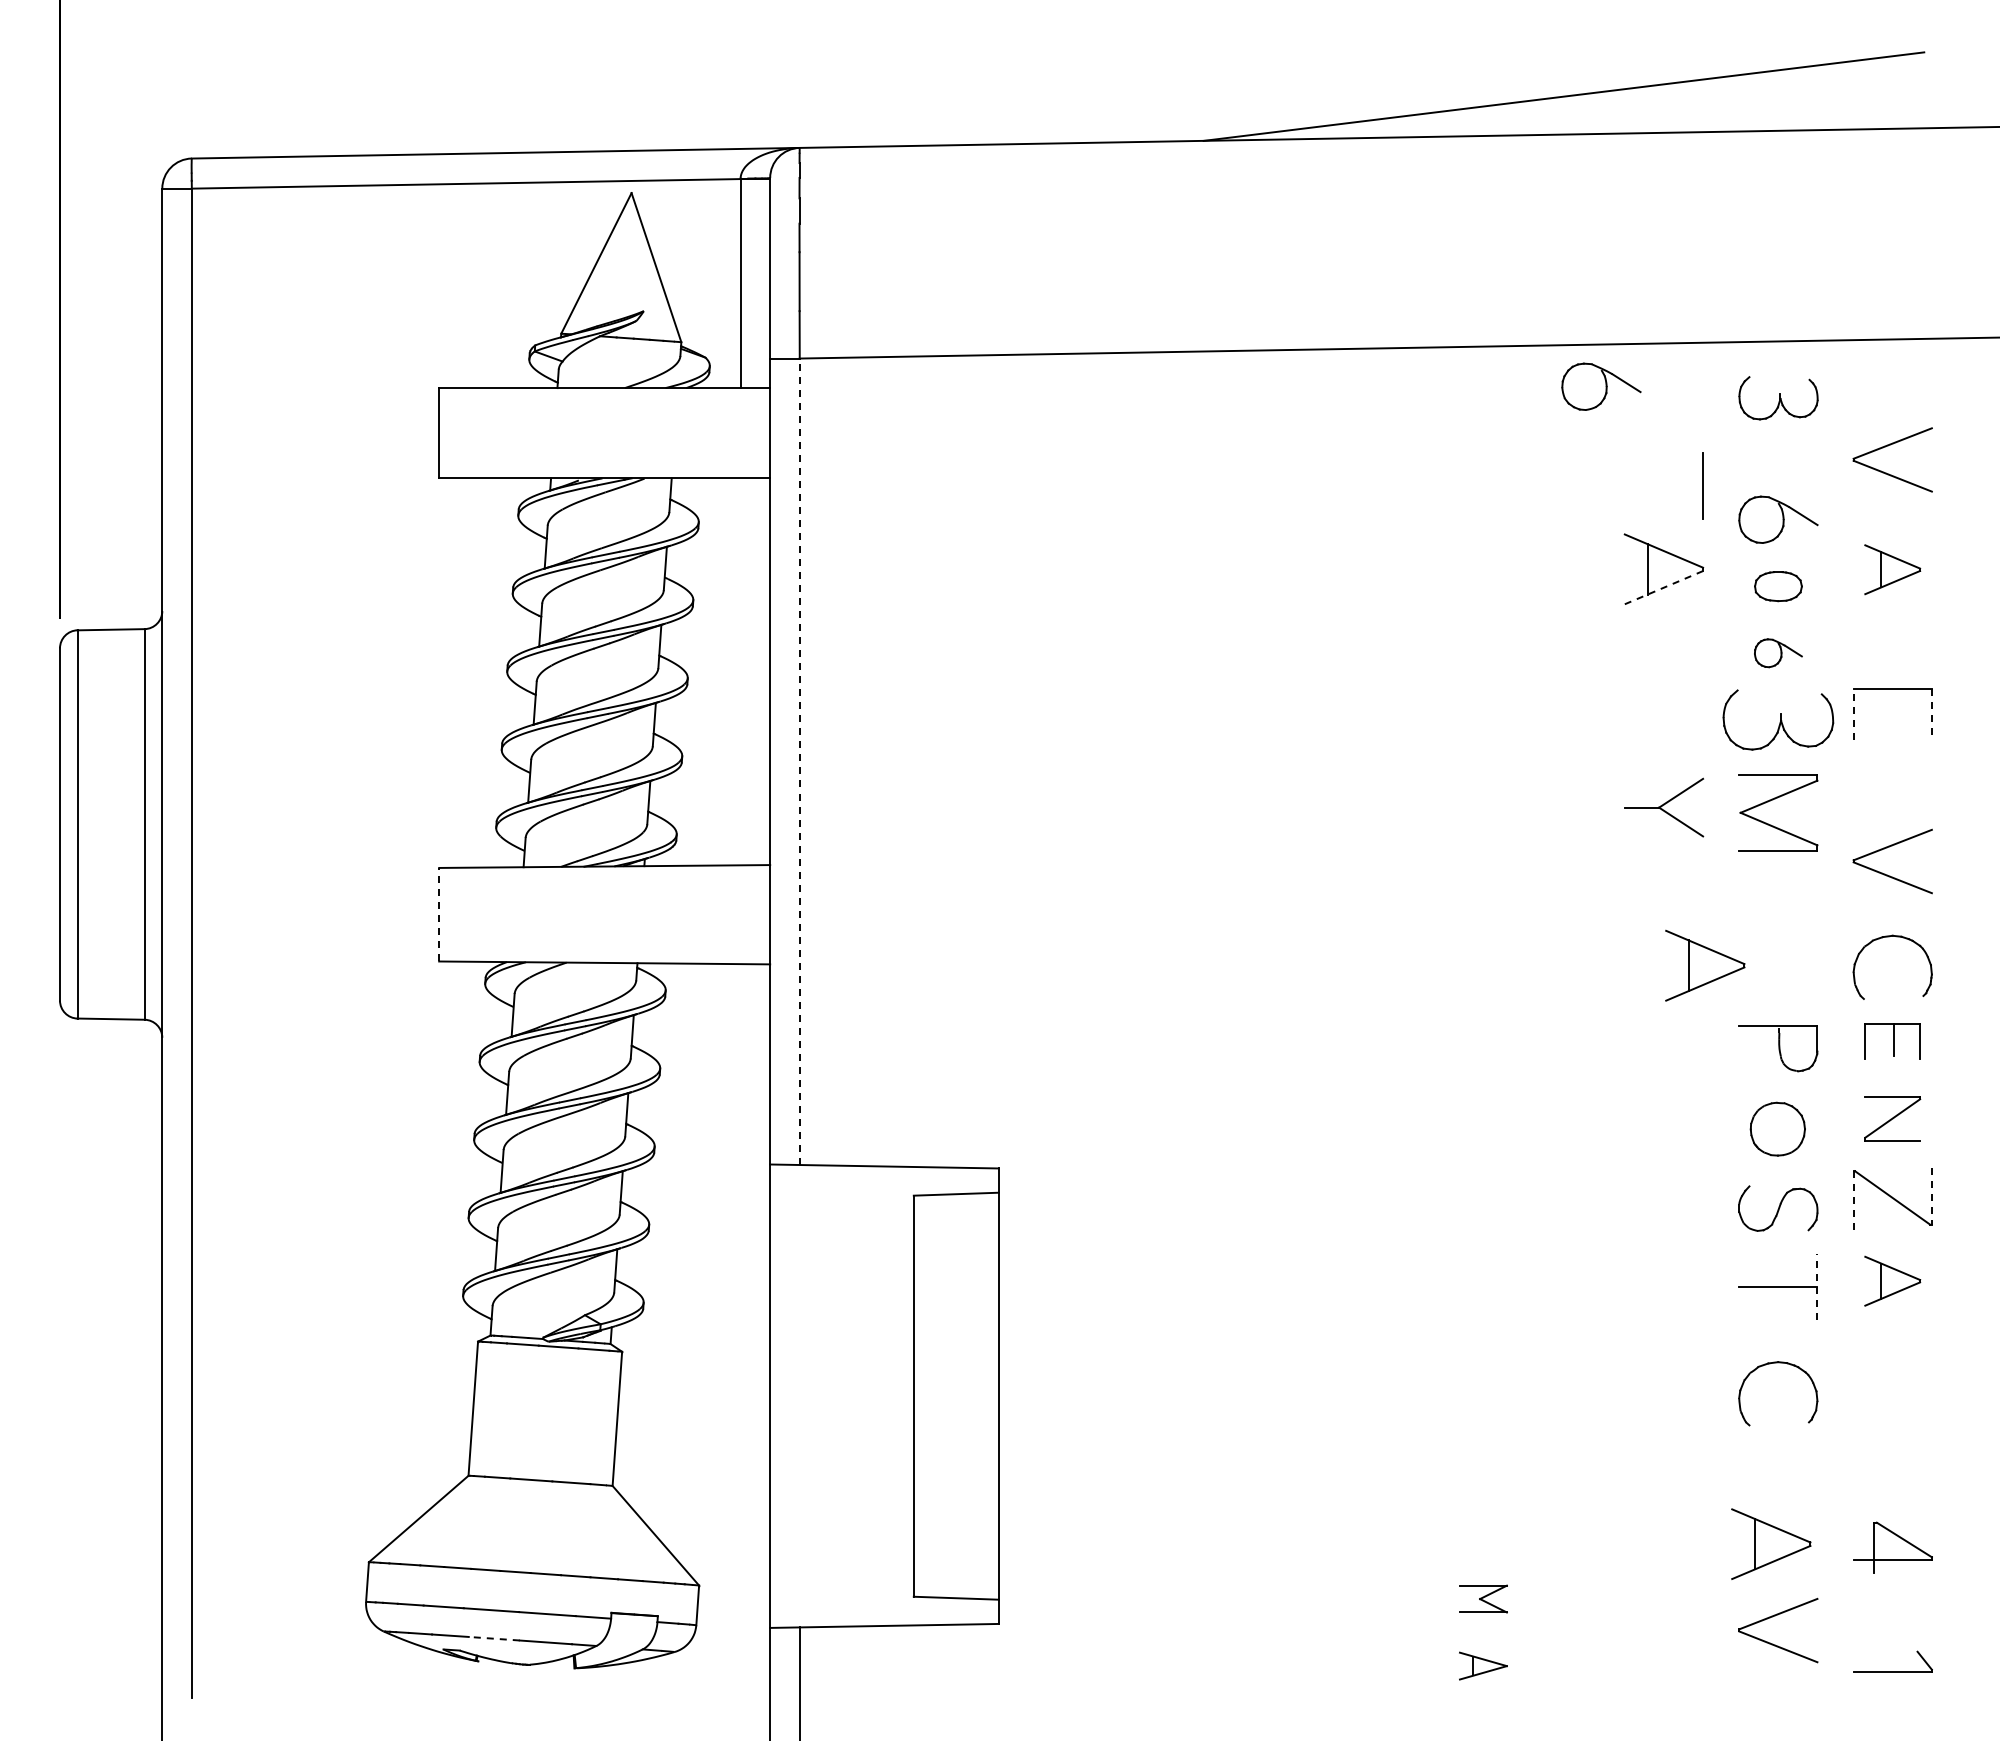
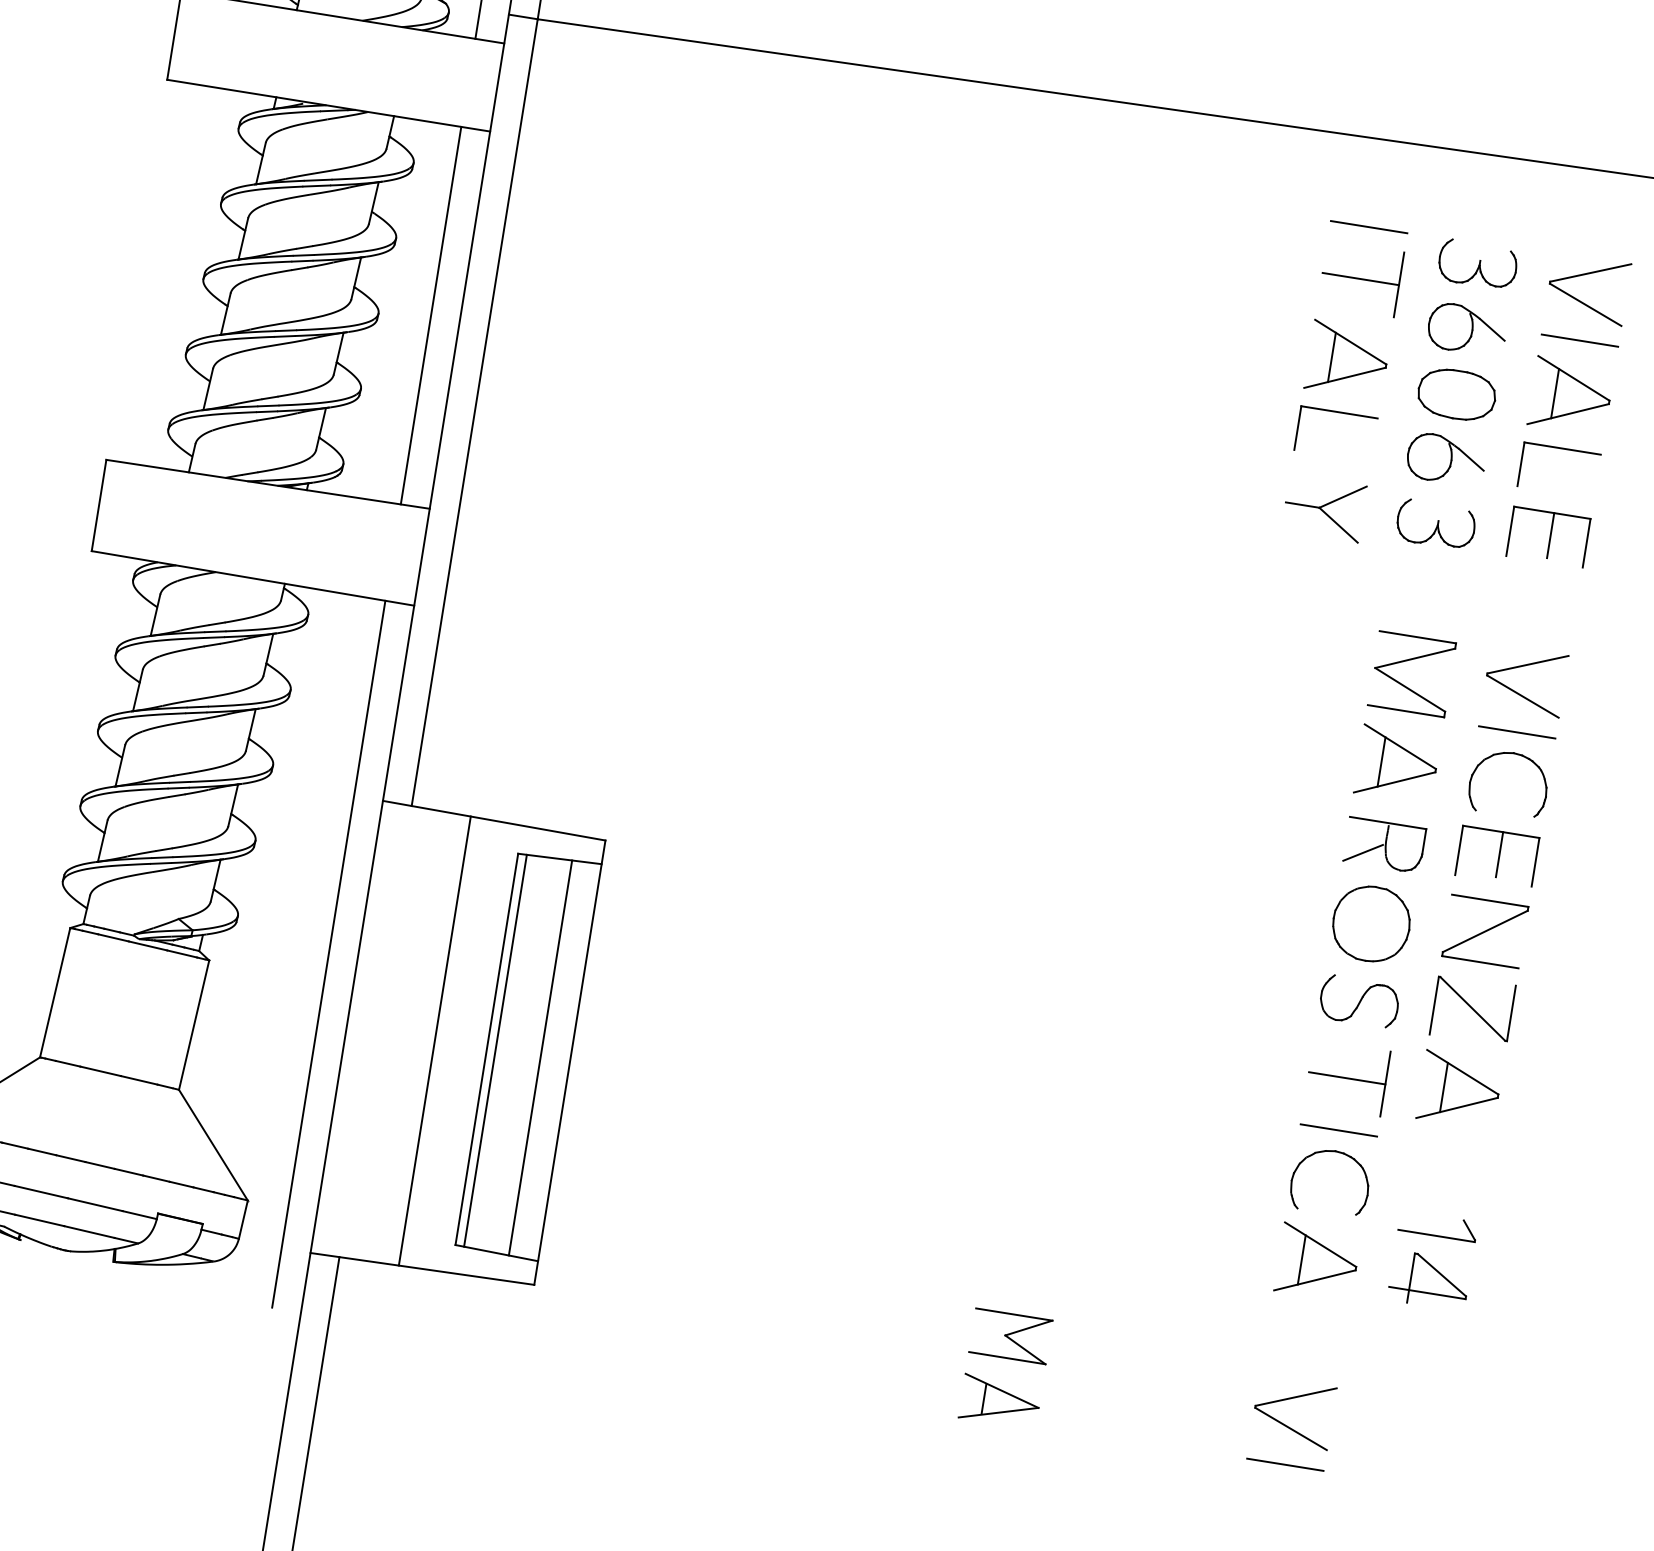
part: (1601, 386) -> (1315, 171), removed
part: (1778, 398) -> (1477, 264), moved
line: (1663, 432) -> (1368, 226), added
line: (1663, 486) -> (1360, 279), added
line: (1892, 512) -> (1579, 340), added
part: (1892, 569) -> (1570, 395), size x1.43
part: (1778, 586) -> (1456, 394), size x1.67
line: (1663, 587) -> (1344, 377), dashed -> solid
part: (1663, 623) -> (1338, 412), added
part: (1892, 624) -> (1562, 449), added
part: (1778, 653) -> (1446, 459), size x1.67
line: (740, 671) -> (431, 315), added
line: (1894, 712) -> (1550, 535), added
line: (1853, 714) -> (1510, 531), dashed -> solid
line: (1931, 714) -> (1586, 543), dashed -> solid
part: (1778, 719) -> (1436, 524), size x0.71
line: (799, 761) -> (474, 412), dashed -> solid
part: (1773, 800) -> (1409, 661), moved
part: (1664, 807) -> (1324, 508), moved
line: (439, 914) -> (99, 505), dashed -> solid
line: (1892, 914) -> (1516, 732), added
part: (1705, 965) -> (1397, 764), moved
part: (1892, 1041) -> (1497, 856), size x1.43
line: (1757, 1059) -> (1362, 852), added
part: (1892, 1118) -> (1485, 931), size x1.43
part: (1777, 1128) -> (1371, 923), size x1.43
line: (1932, 1196) -> (1511, 1013), dashed -> solid
line: (1853, 1200) -> (1434, 1005), dashed -> solid
part: (1892, 1281) -> (1459, 1090), size x1.43
line: (1817, 1286) -> (1385, 1083), dashed -> solid
line: (740, 1326) -> (328, 954), added
line: (1778, 1340) -> (1339, 1130), added
line: (968, 1395) -> (540, 1057), added
line: (860, 1396) -> (434, 1041), added
line: (922, 1396) -> (495, 1051), added
part: (1771, 1543) -> (1318, 1261), moved
part: (1892, 1547) -> (1429, 1280), moved
part: (1483, 1598) -> (1011, 1335), size x1.67
line: (494, 1638) -> (39, 1220), dashed -> solid
part: (1483, 1665) -> (1000, 1401), size x1.67
part: (1892, 1671) -> (1436, 1235), moved
line: (1778, 1683) -> (1285, 1464), added

